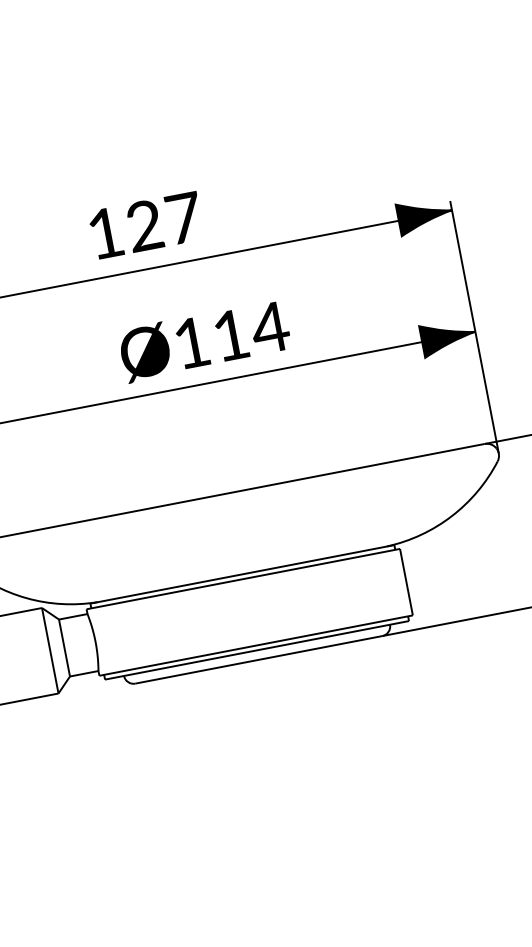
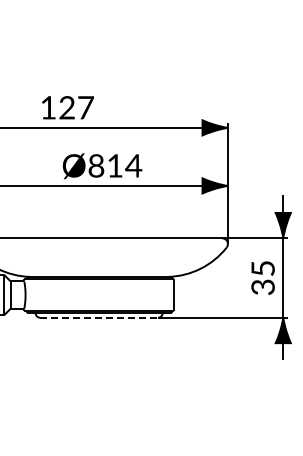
text: (145, 225) -> (67, 107), moved
text: (191, 342) -> (96, 165), Ø114 -> Ø814
line: (259, 659) -> (99, 317), solid -> dashed

